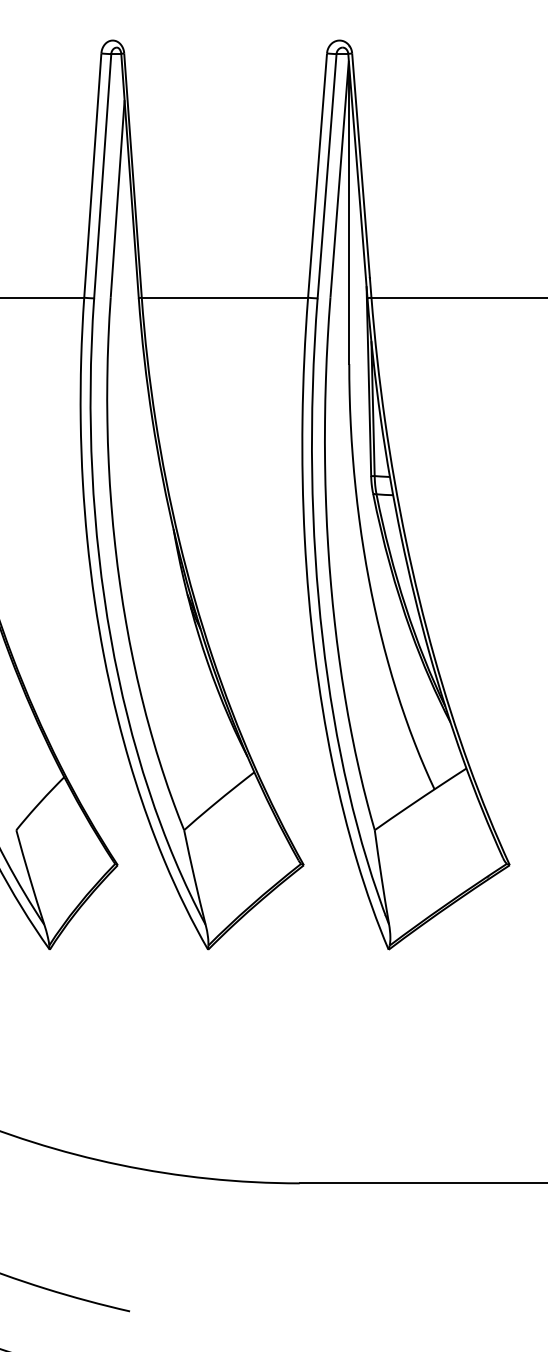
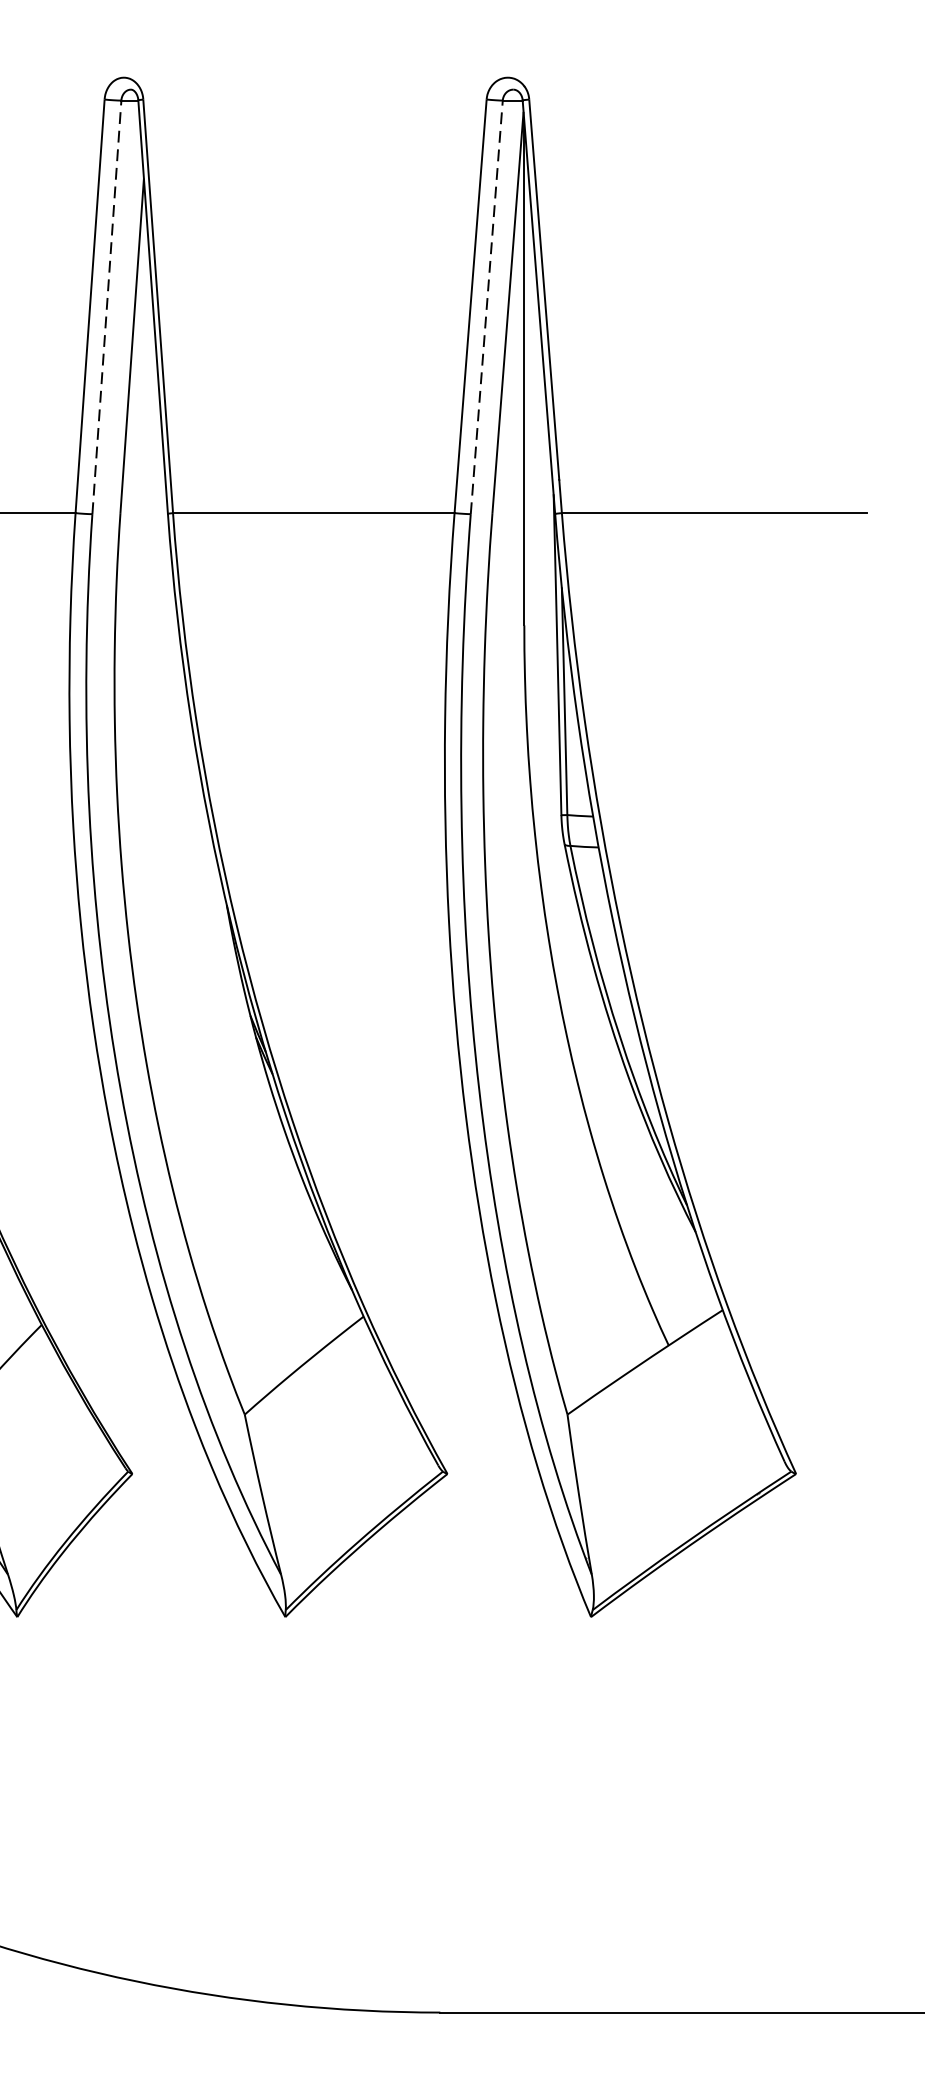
line: (102, 175) -> (106, 306), solid -> dashed
line: (327, 175) -> (487, 306), solid -> dashed

